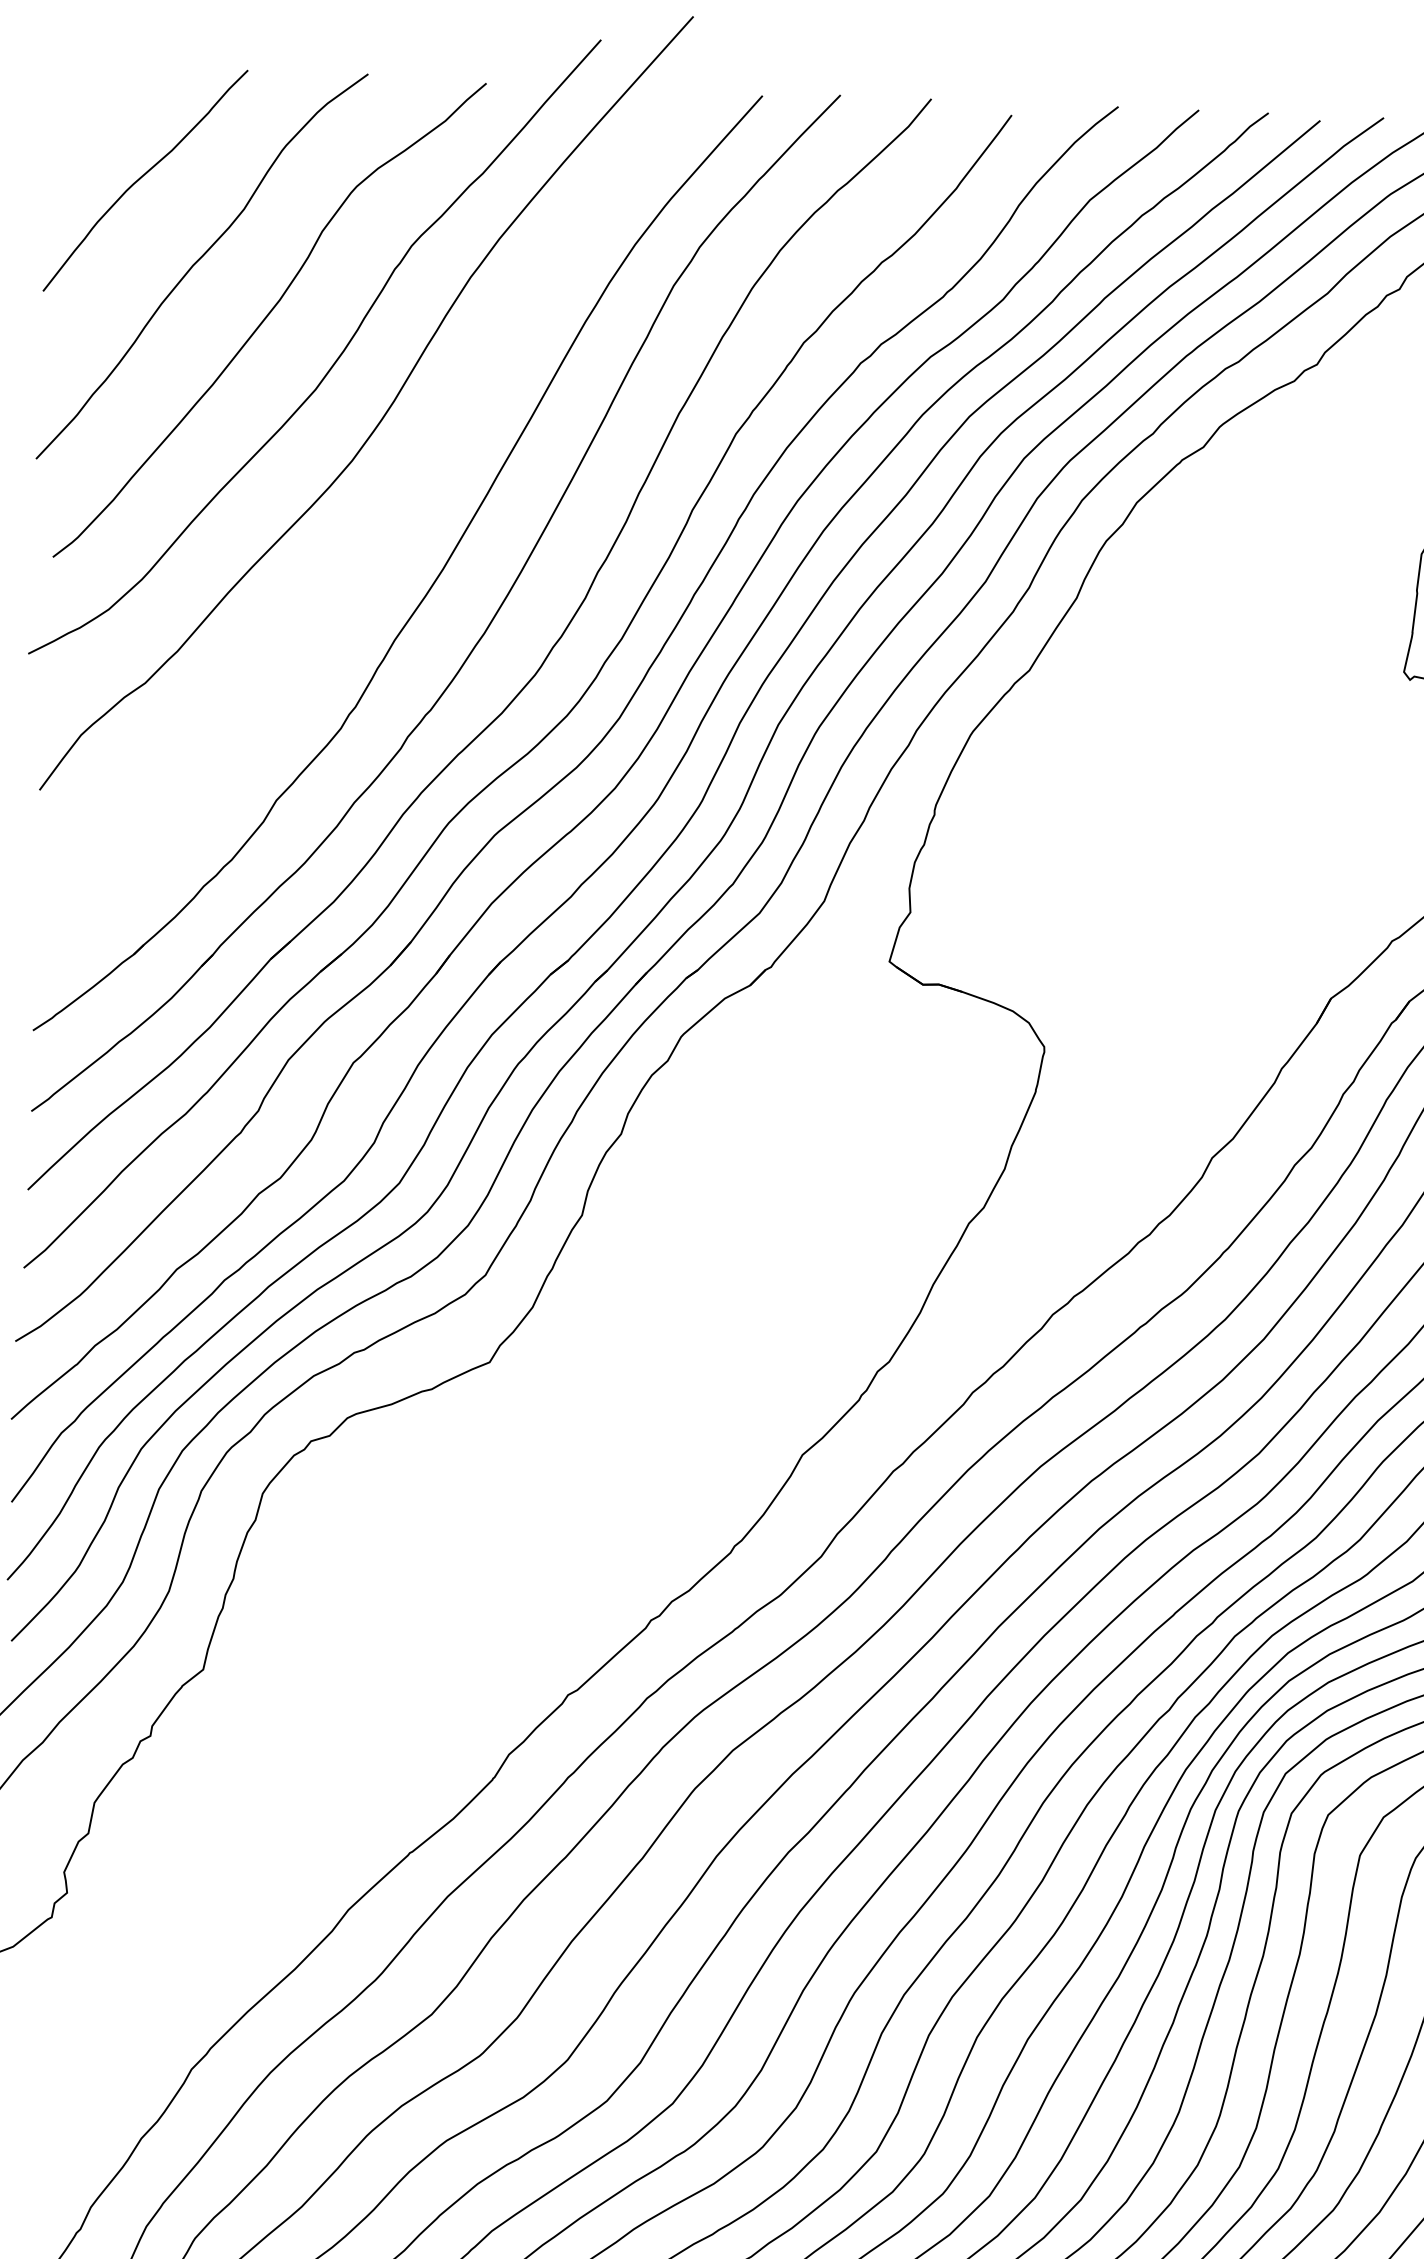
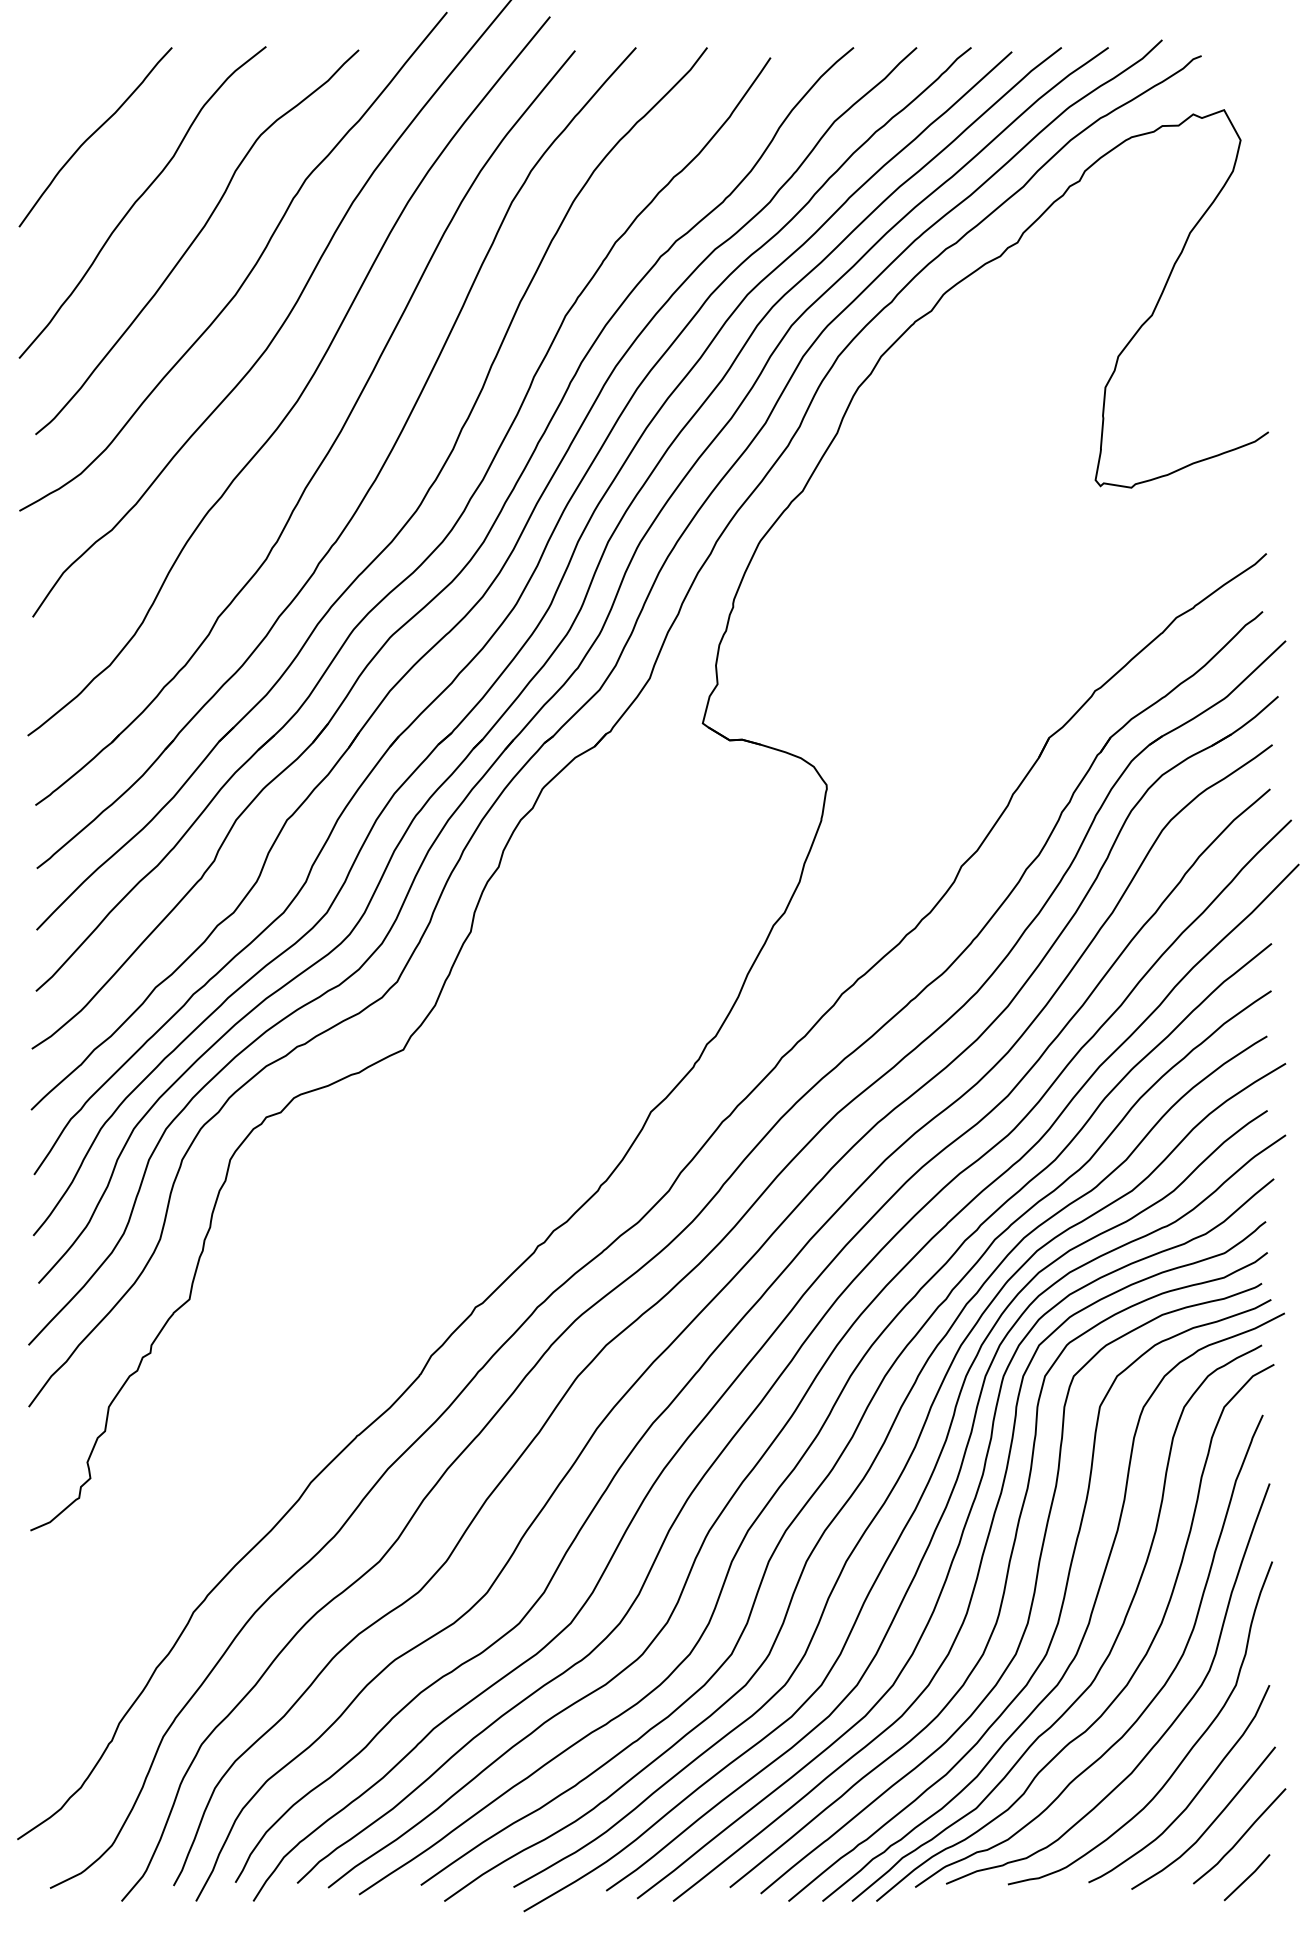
curve: (400, 508) -> (305, 385), added

